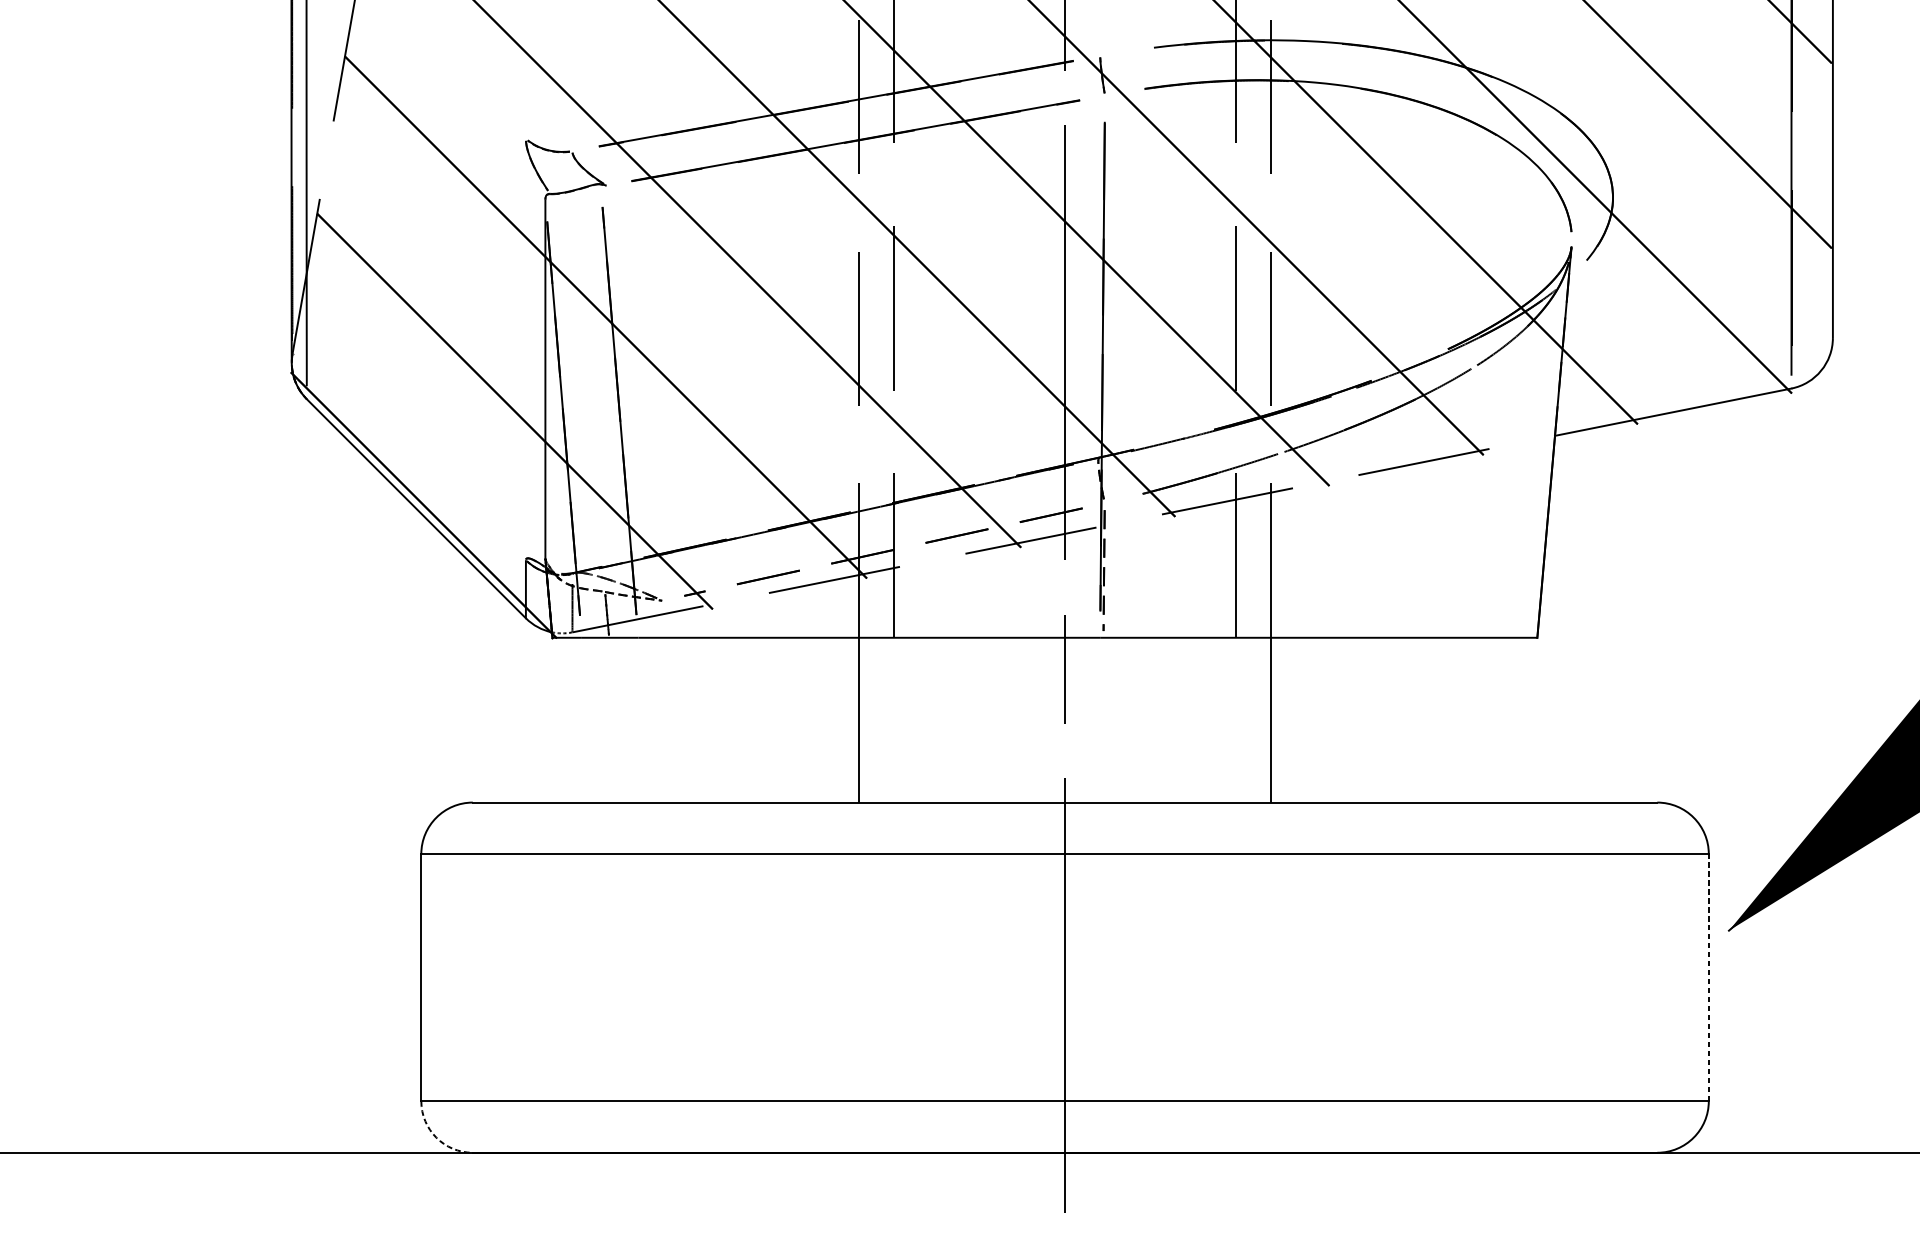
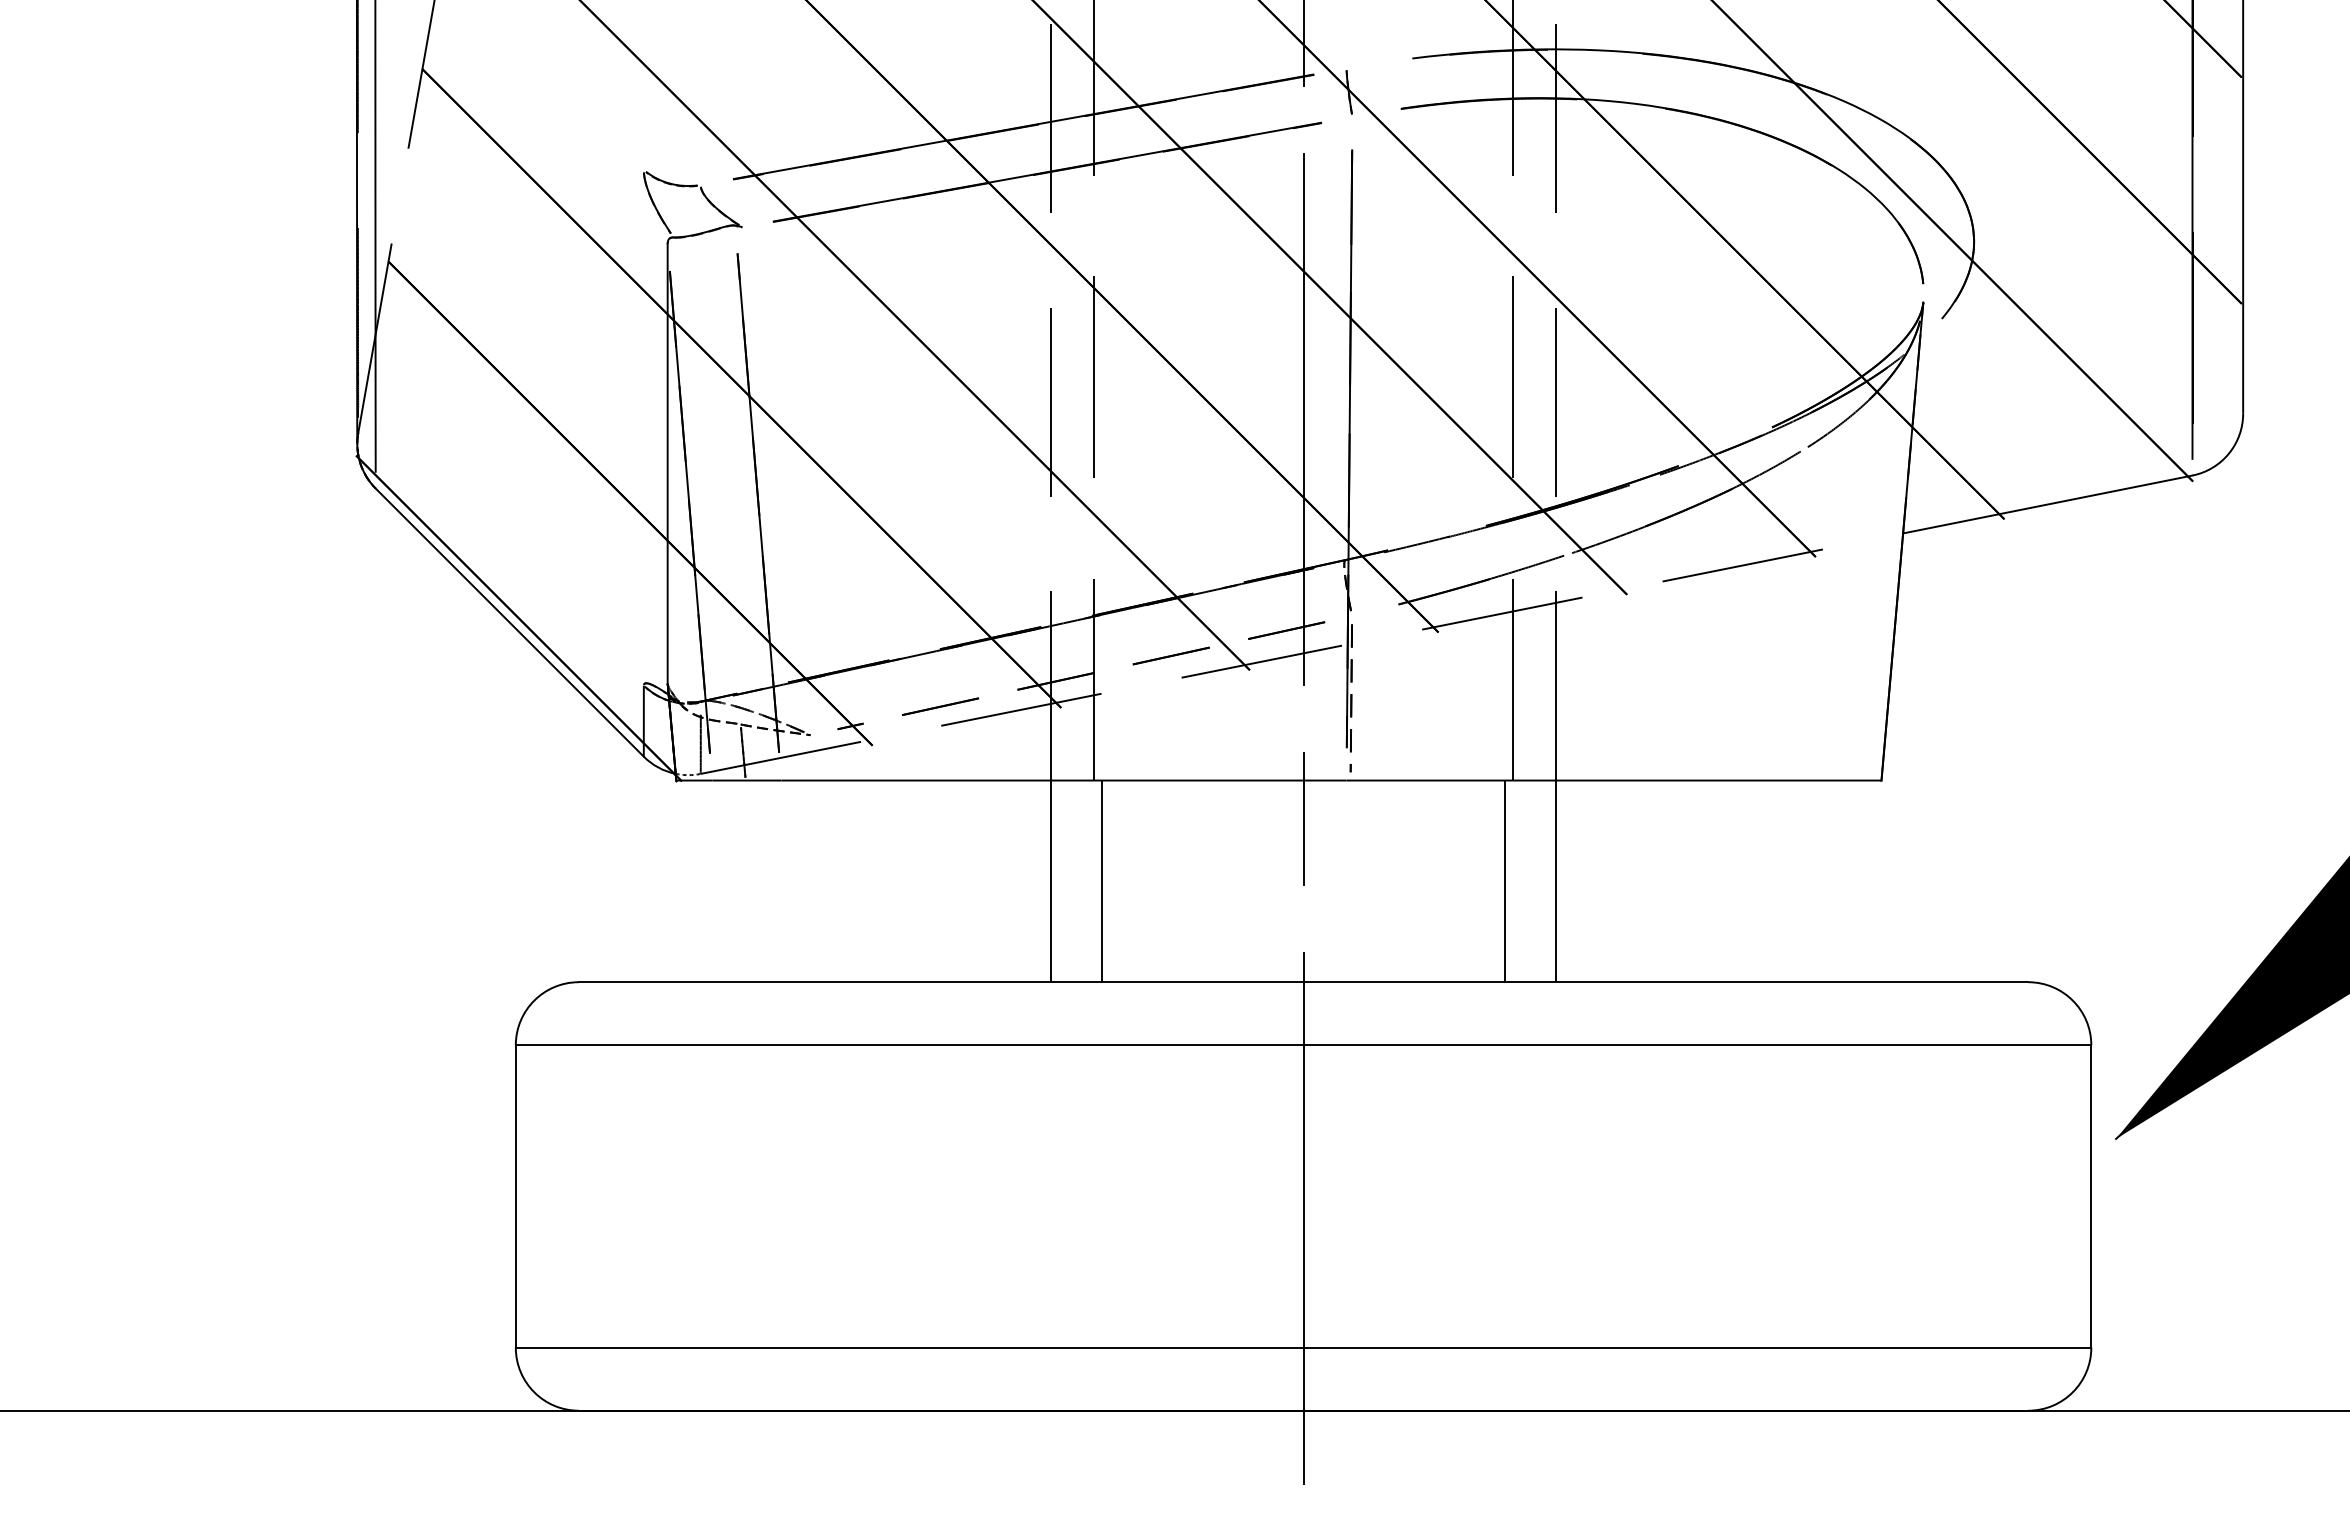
line: (899, 720) -> (1101, 881), added
line: (1230, 720) -> (1505, 881), added
line: (1708, 976) -> (2091, 1195), dashed -> solid
arc: (436, 1137) -> (534, 1392), dashed -> solid

